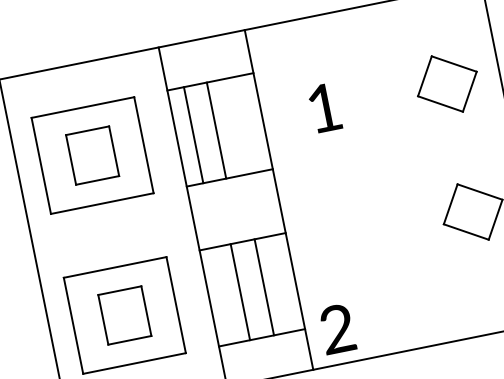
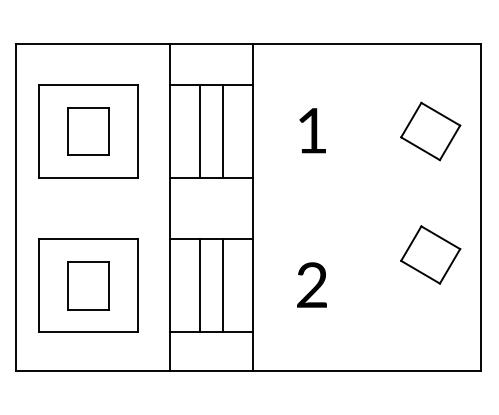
line: (216, 130) -> (222, 131), moved
line: (193, 135) -> (199, 131), moved
text: (336, 328) -> (311, 284), moved

